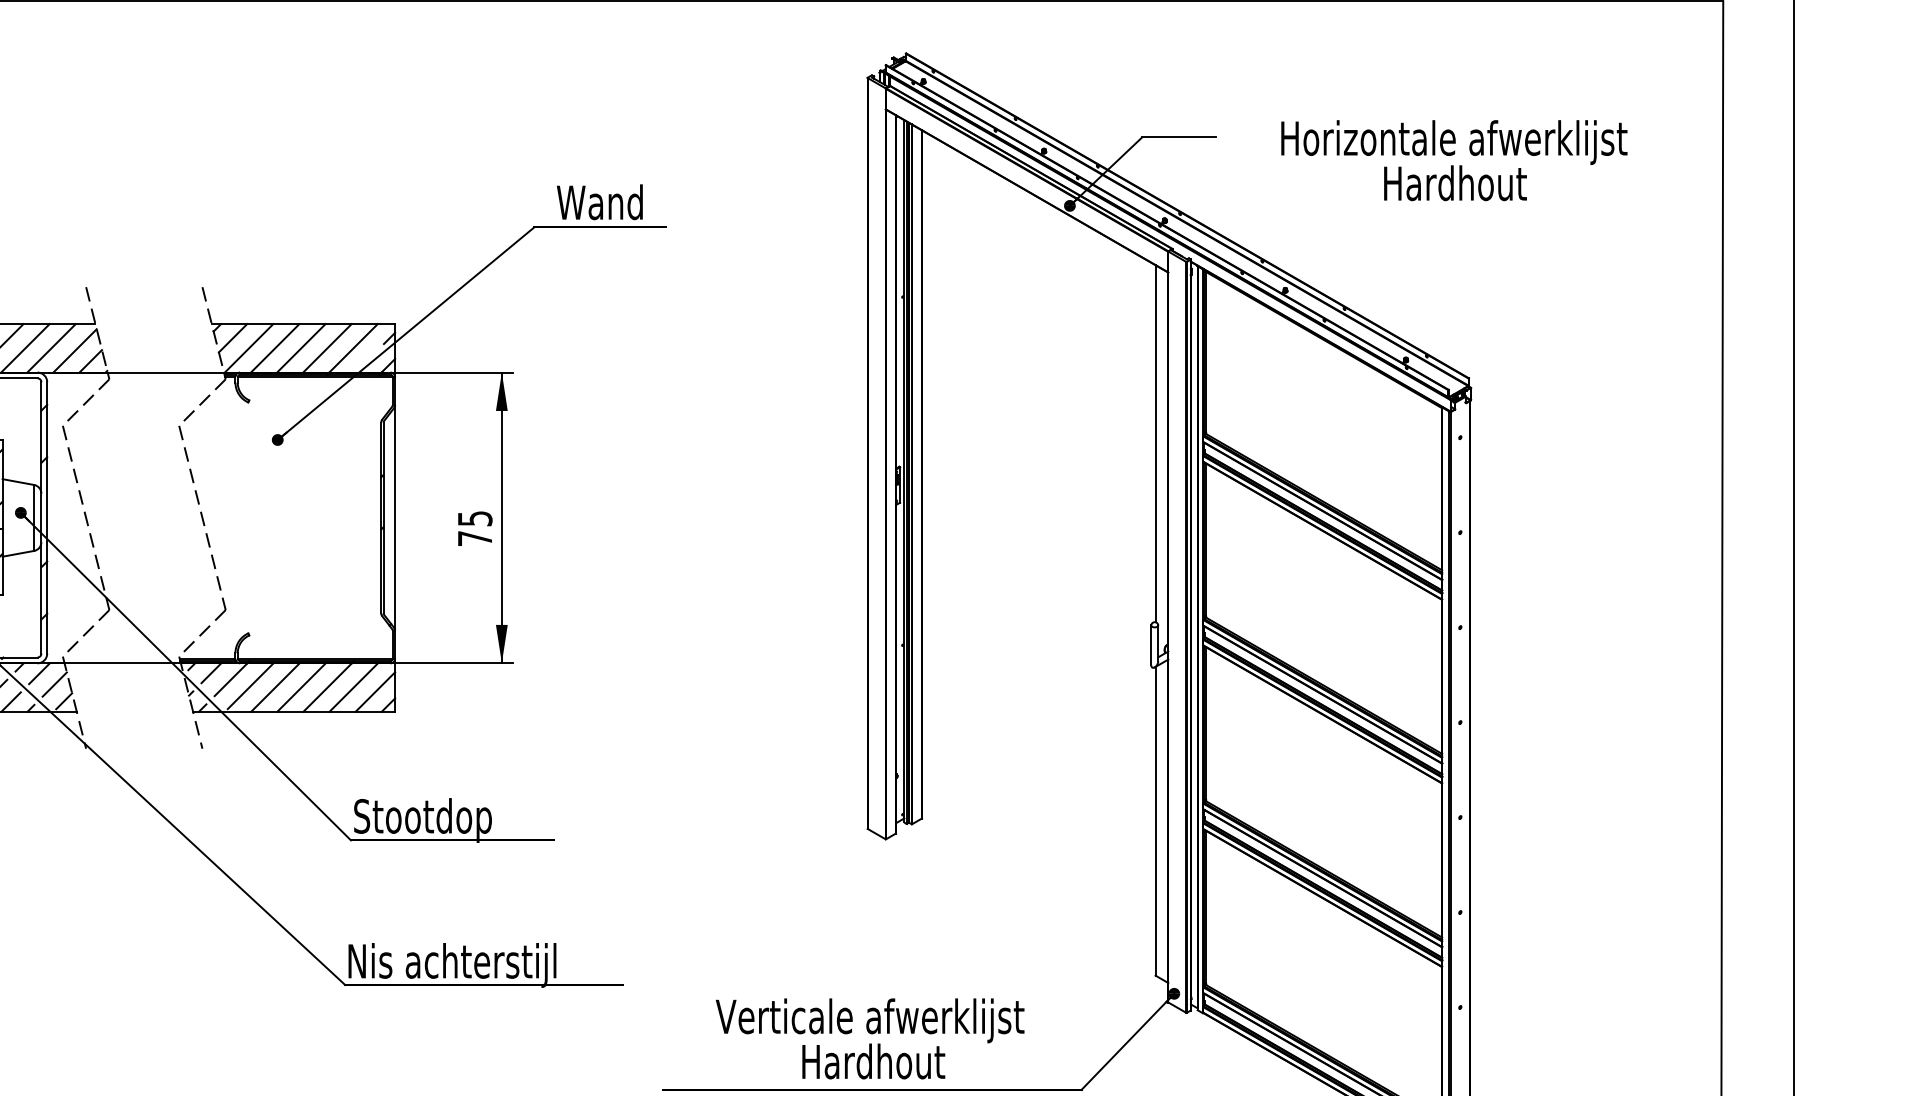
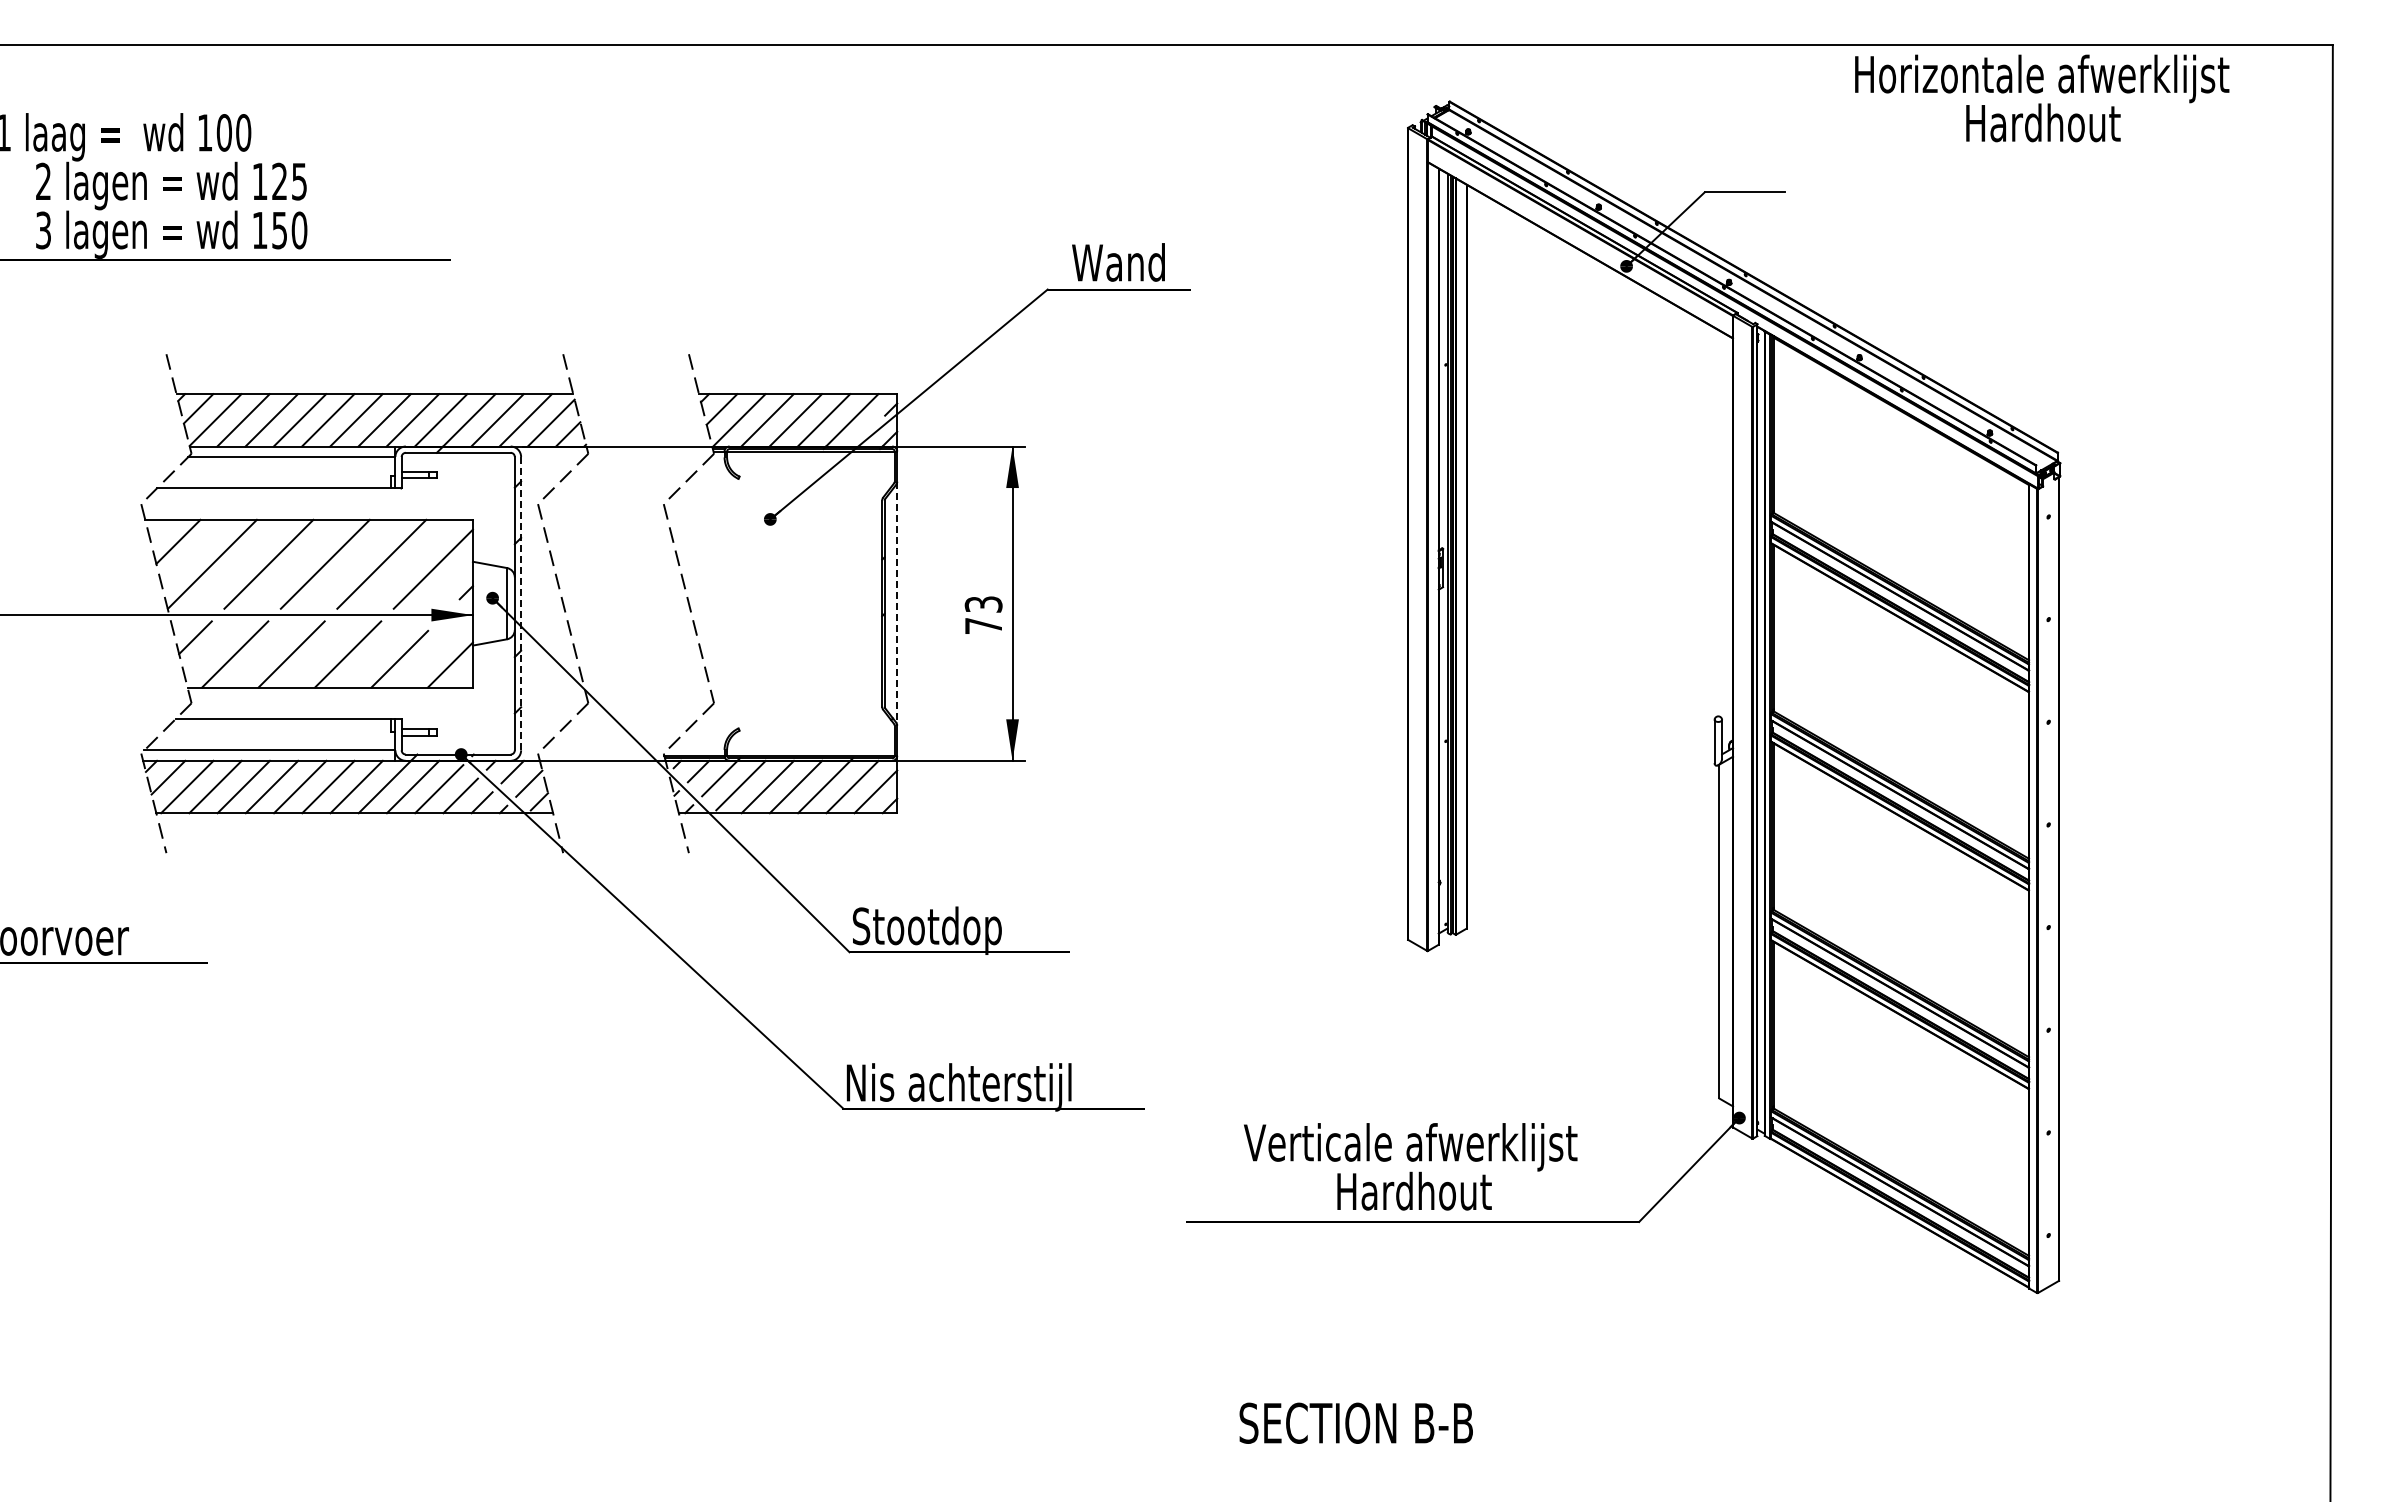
text: (1454, 160) -> (2042, 98), moved
line: (1155, 443) -> (1719, 523), removed
line: (47, 517) -> (521, 603), solid -> dashed
line: (395, 517) -> (897, 603), solid -> dashed
text: (474, 518) -> (983, 604), 75 -> 73

